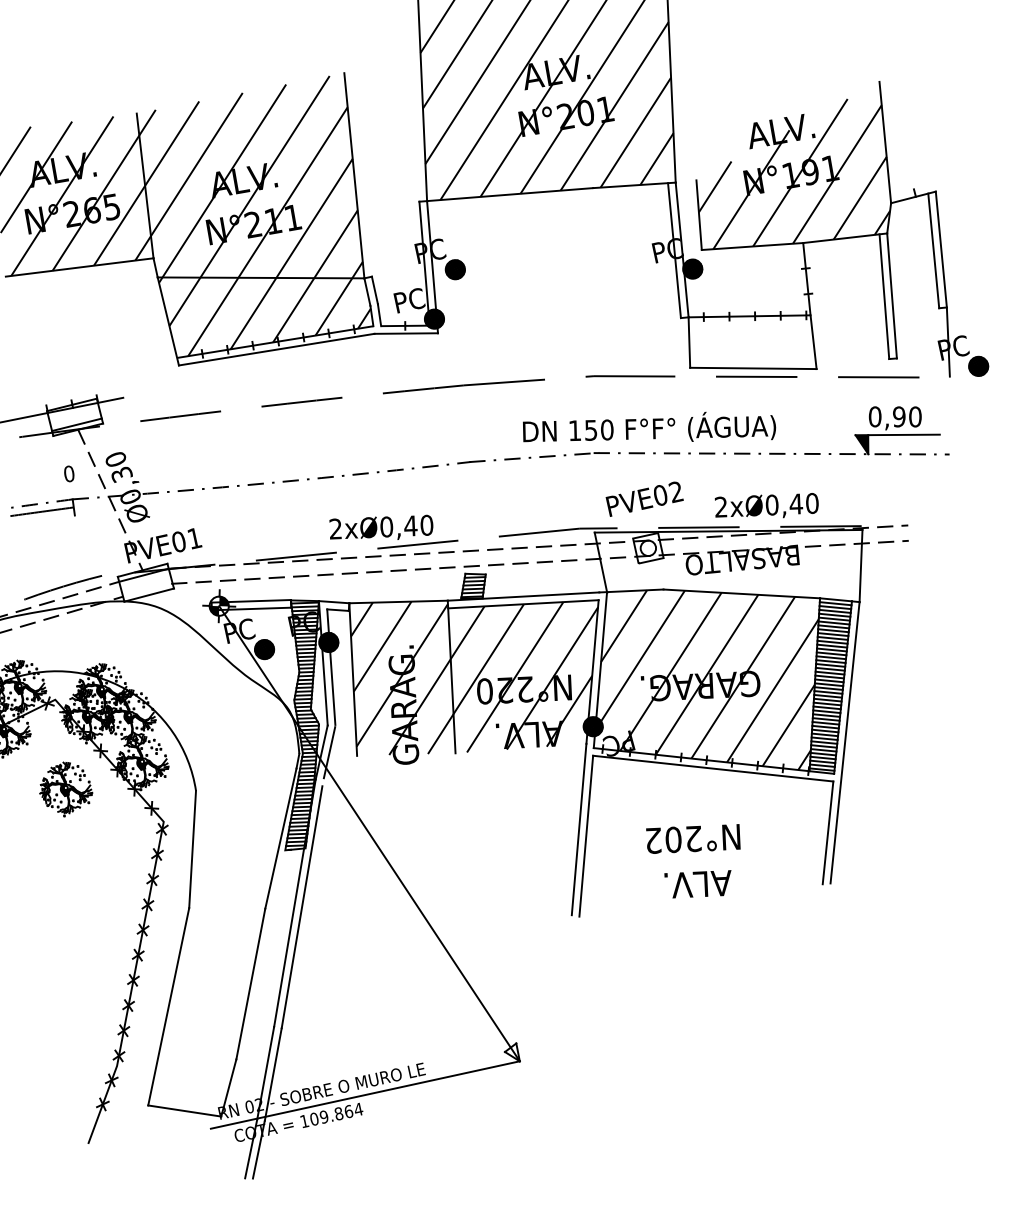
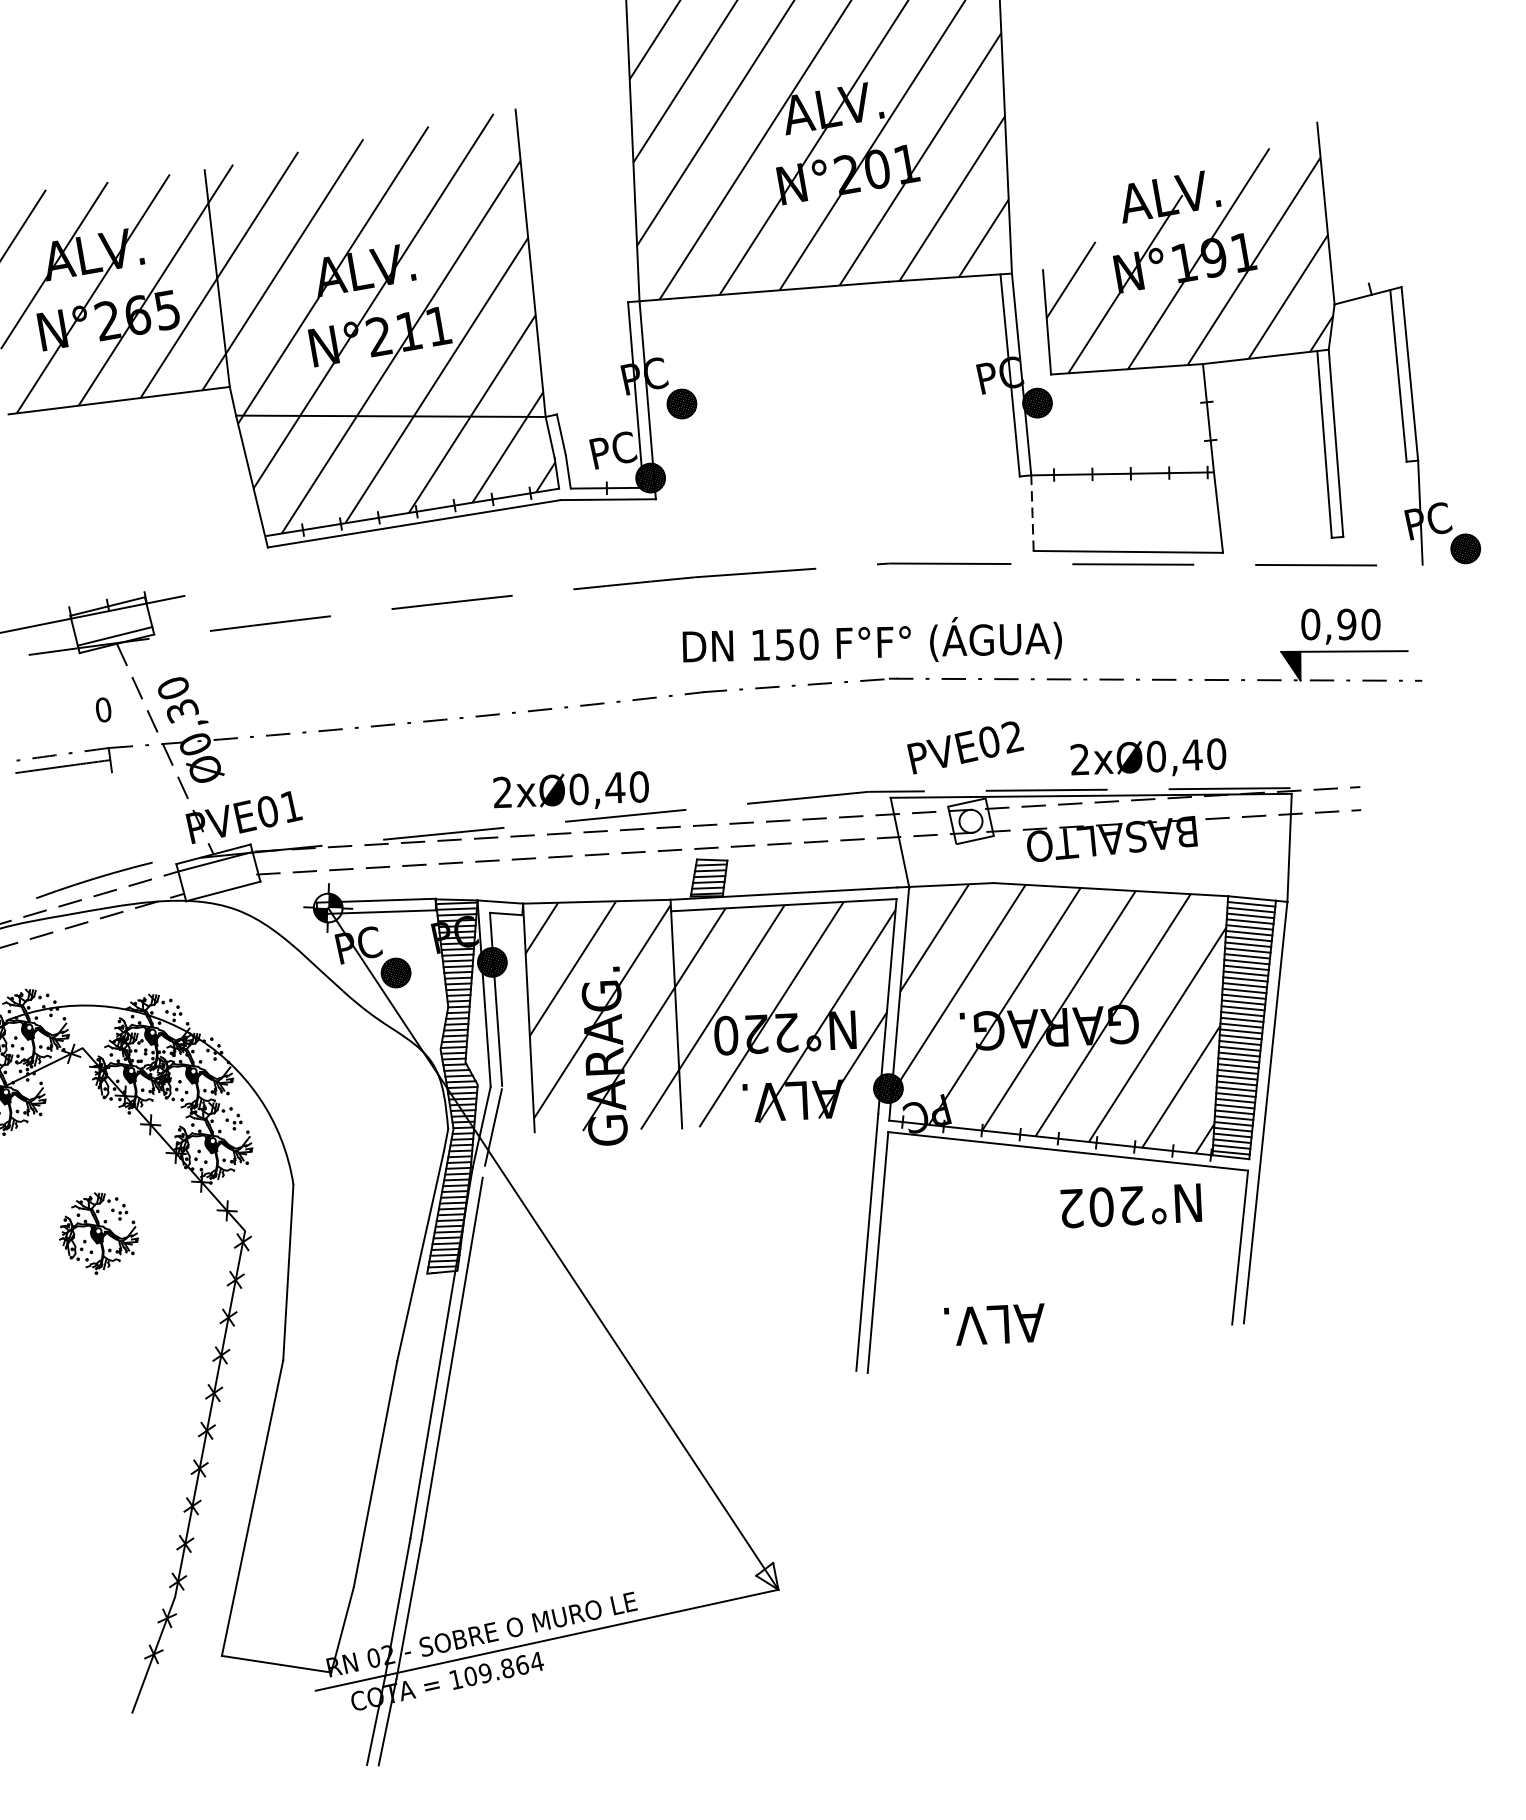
line: (689, 342) -> (1032, 513), solid -> dashed
text: (649, 426) -> (872, 638), moved
part: (66, 789) -> (99, 1233), moved
text: (693, 838) -> (1131, 1205), moved
text: (697, 884) -> (993, 1324), moved

